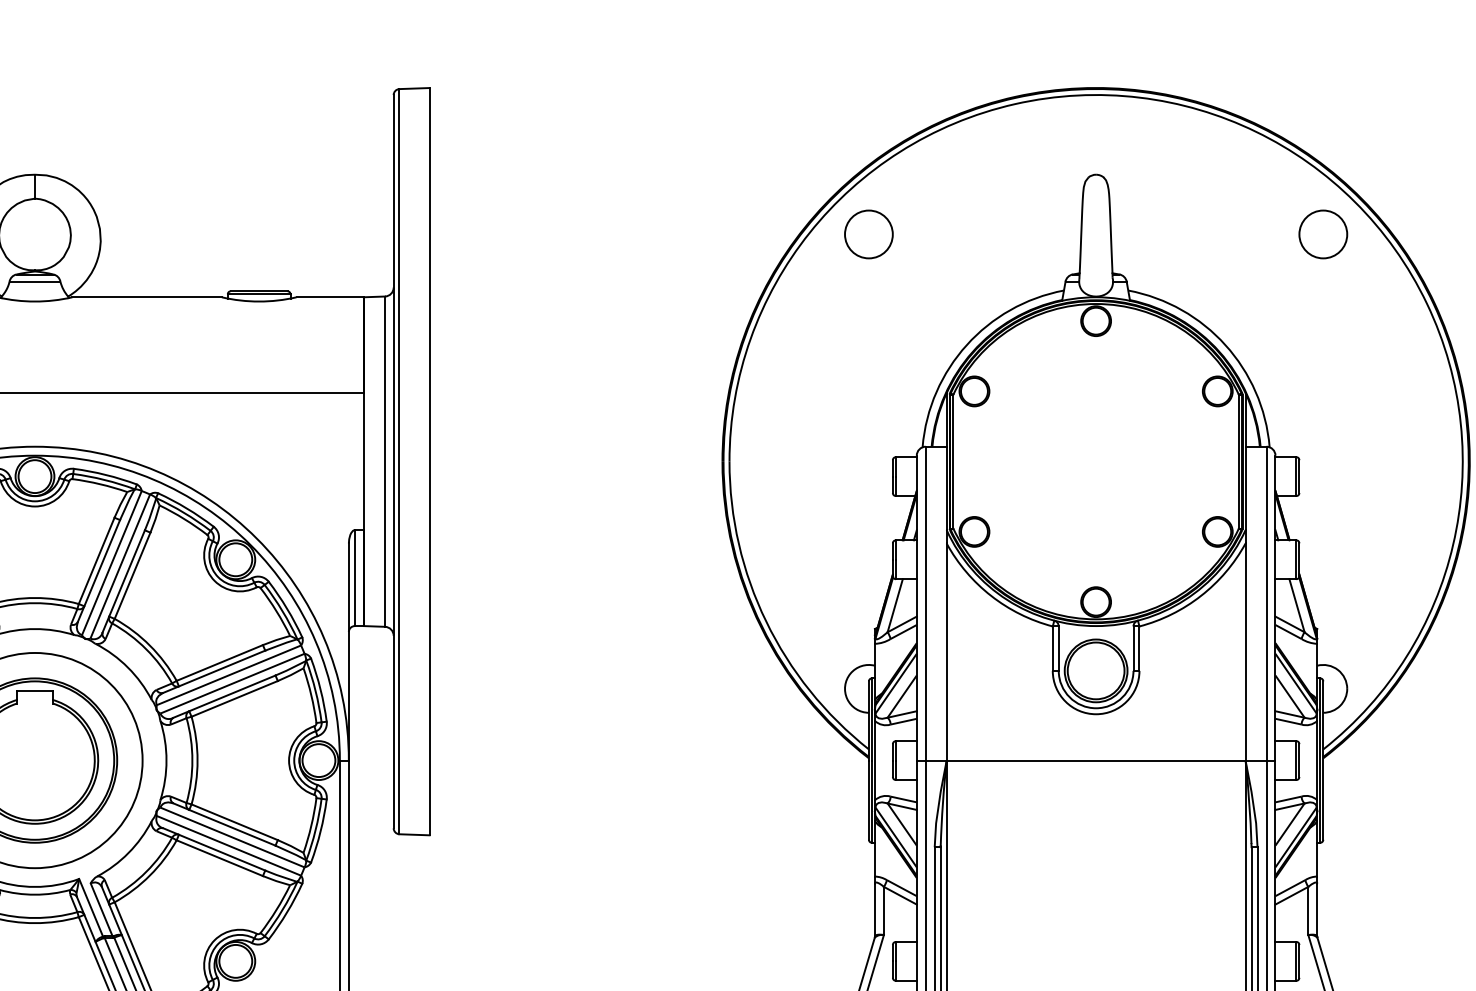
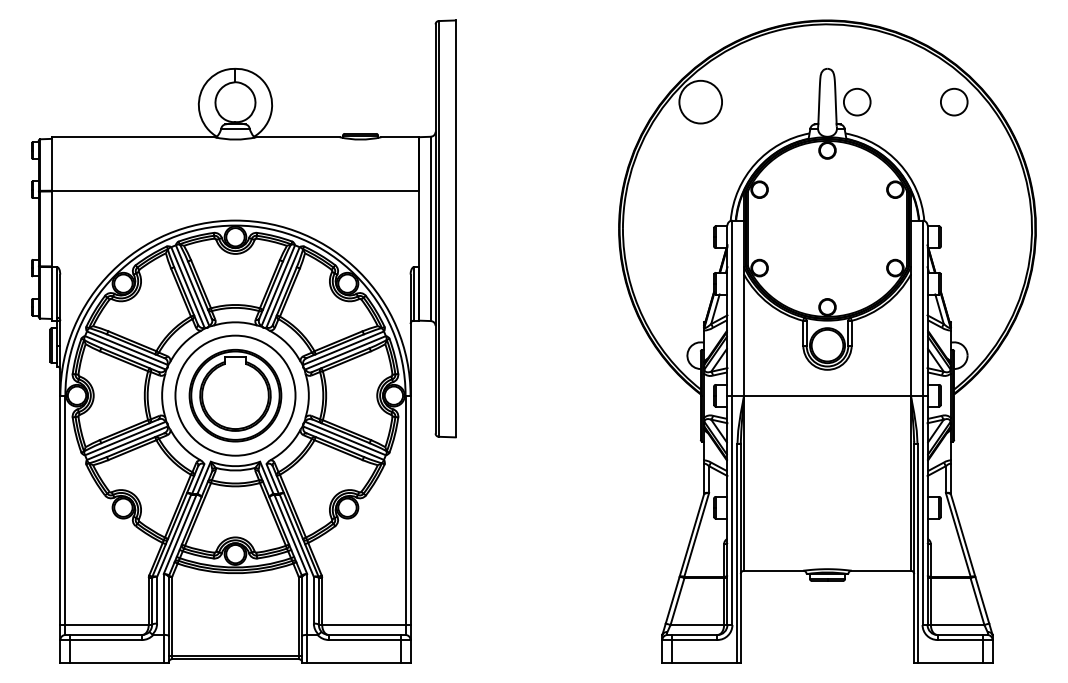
circle: (868, 233) -> (700, 101), size x1.6
circle: (1149, 233) -> (857, 101), added

